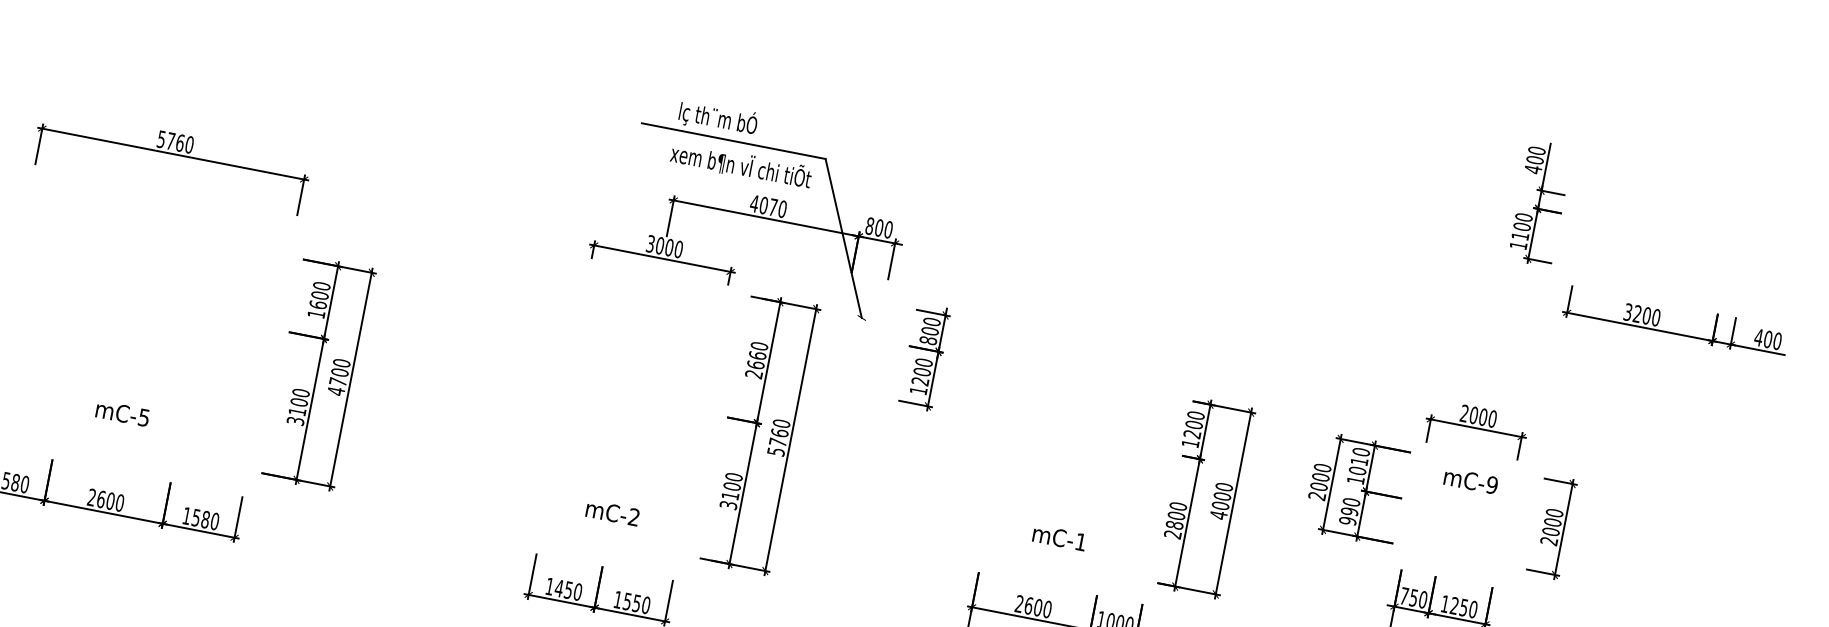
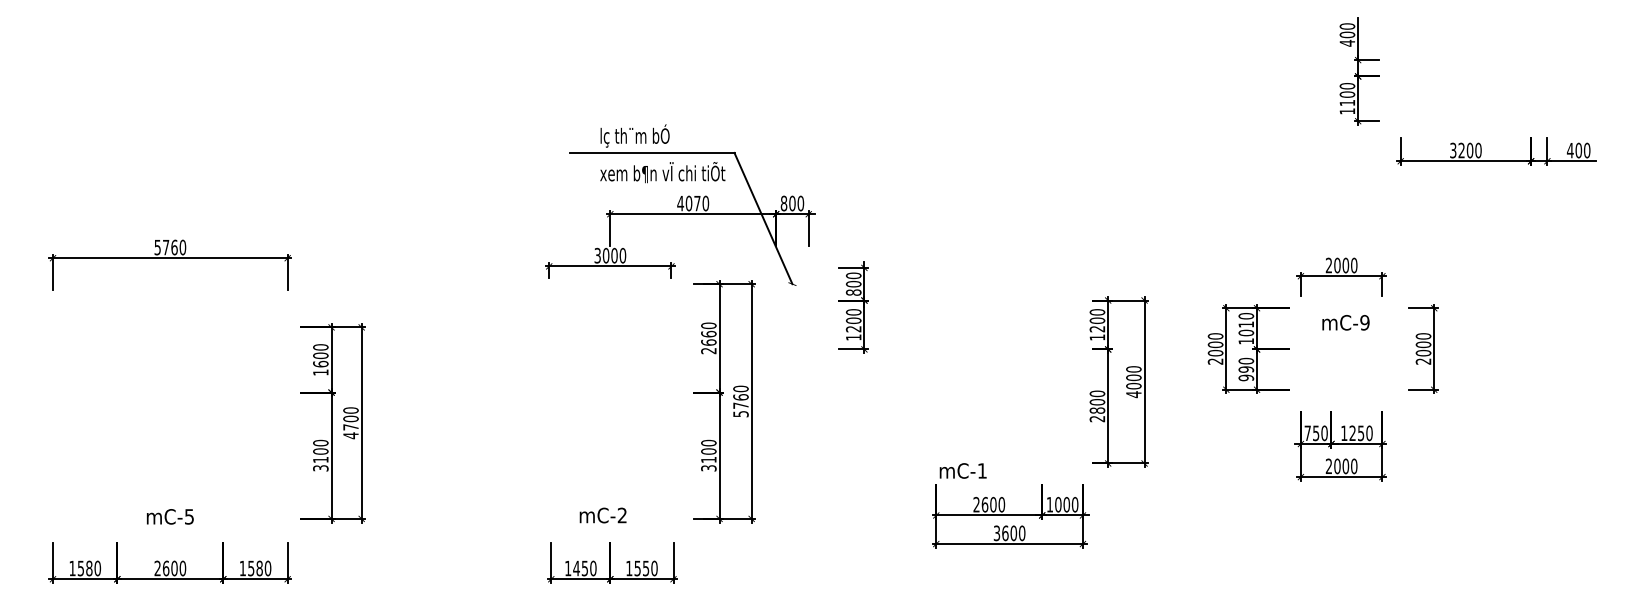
text: (123, 413) -> (170, 516), moved
text: (612, 512) -> (602, 515), moved
text: (1058, 537) -> (962, 470), moved

